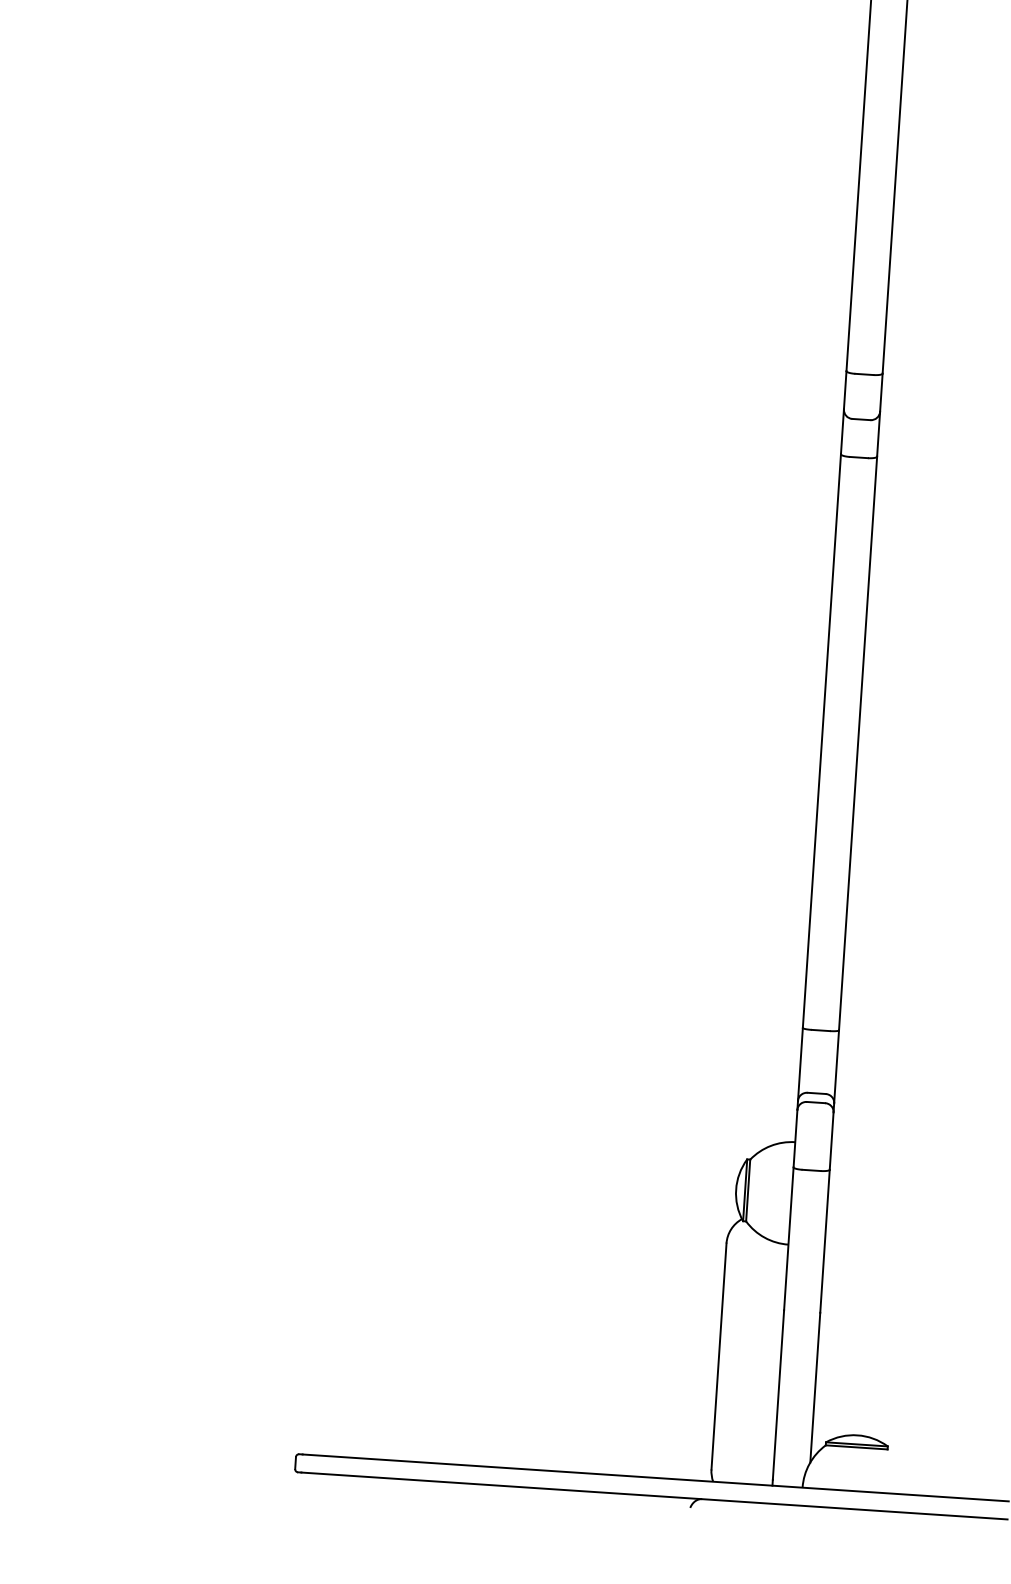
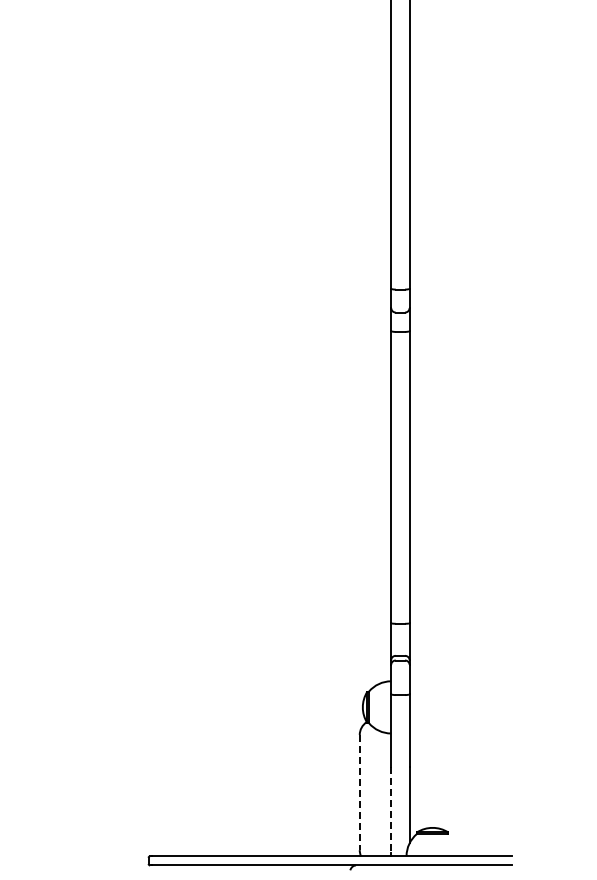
line: (718, 1356) -> (359, 792), solid -> dashed
line: (778, 1395) -> (391, 810), solid -> dashed

